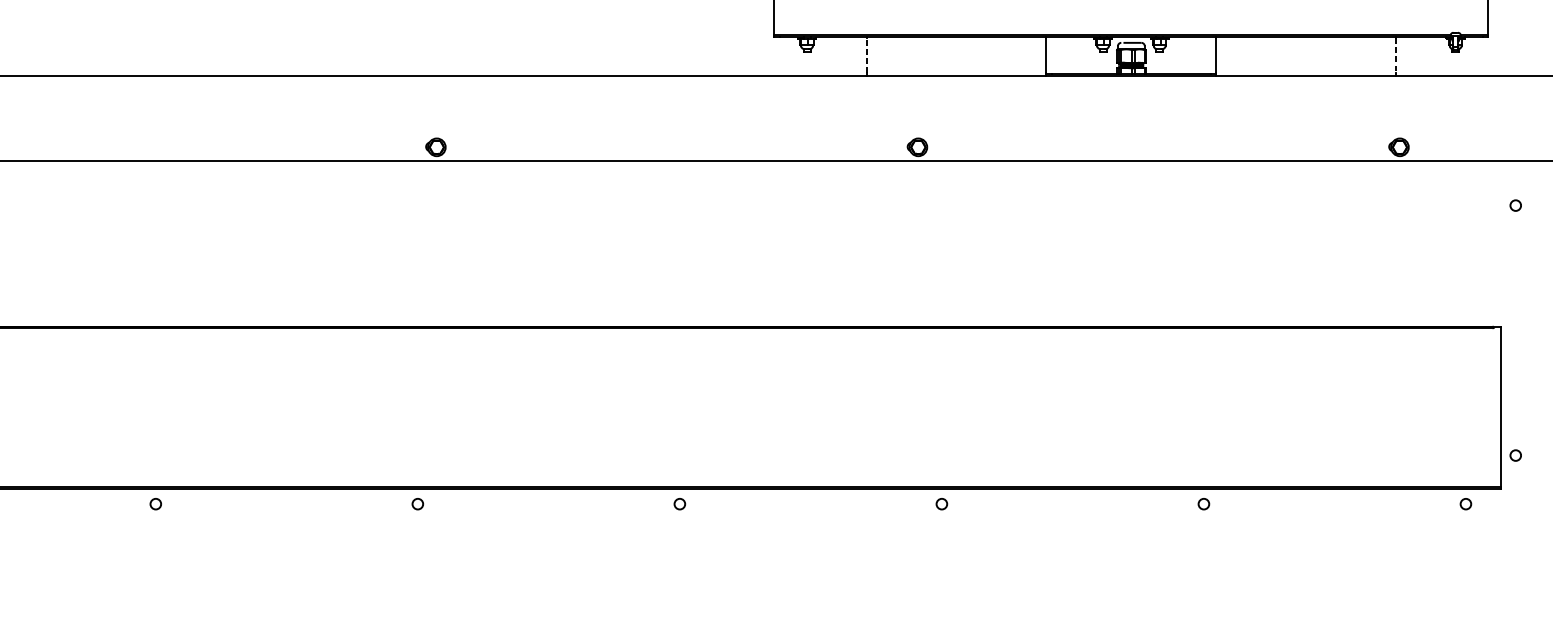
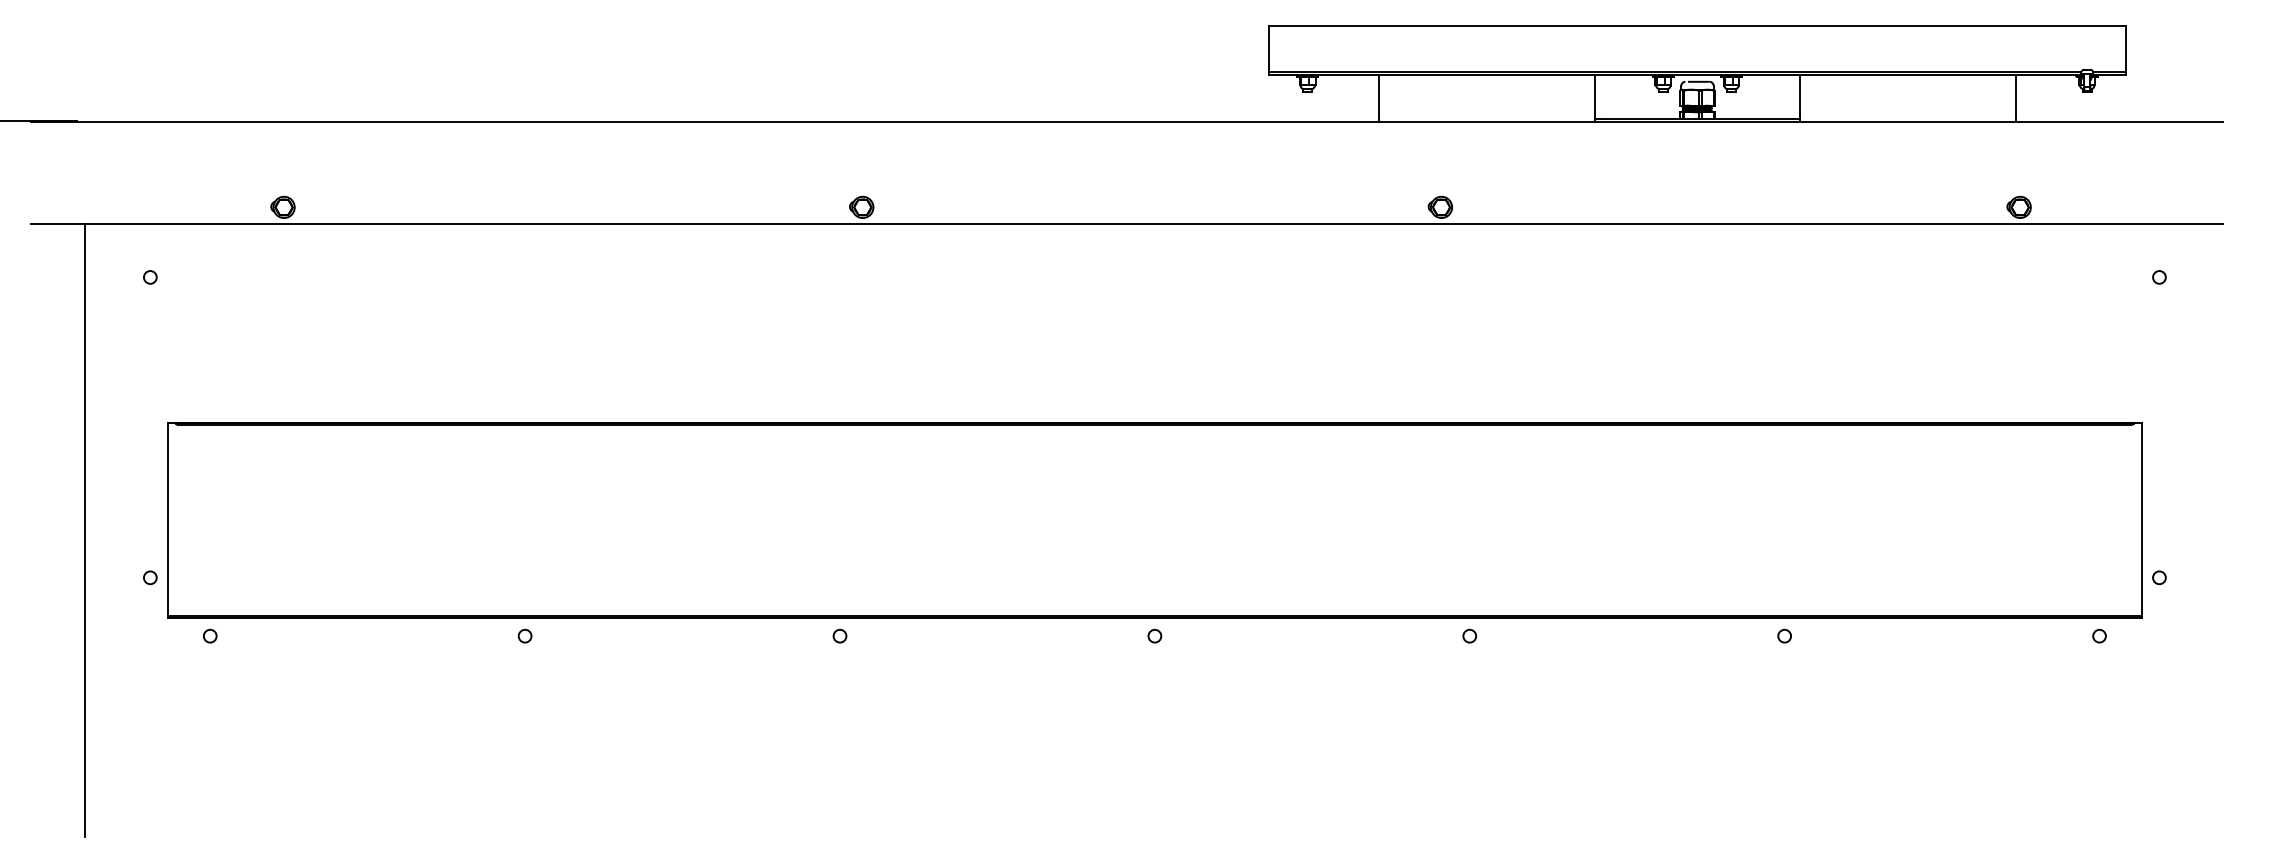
line: (866, 55) -> (1379, 96), dashed -> solid
line: (1395, 55) -> (2015, 97), dashed -> solid

